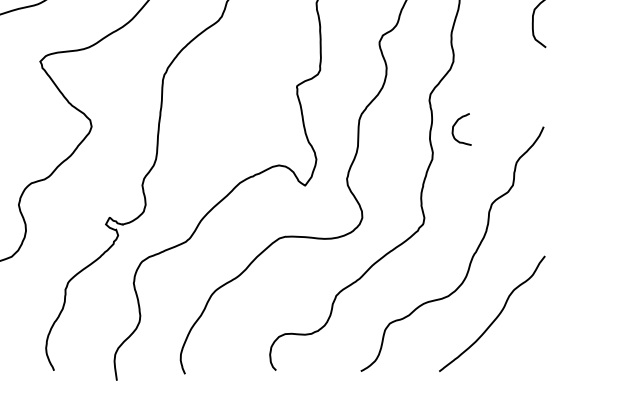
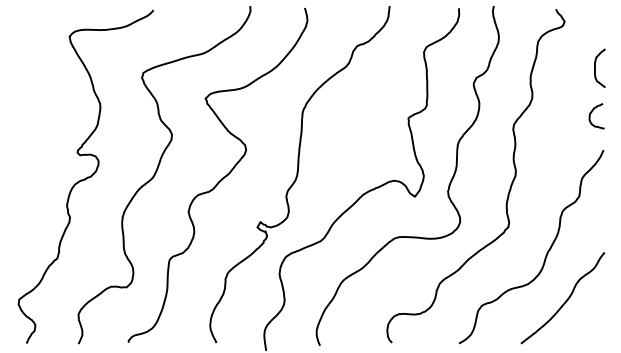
curve: (456, 124) -> (592, 112), moved

